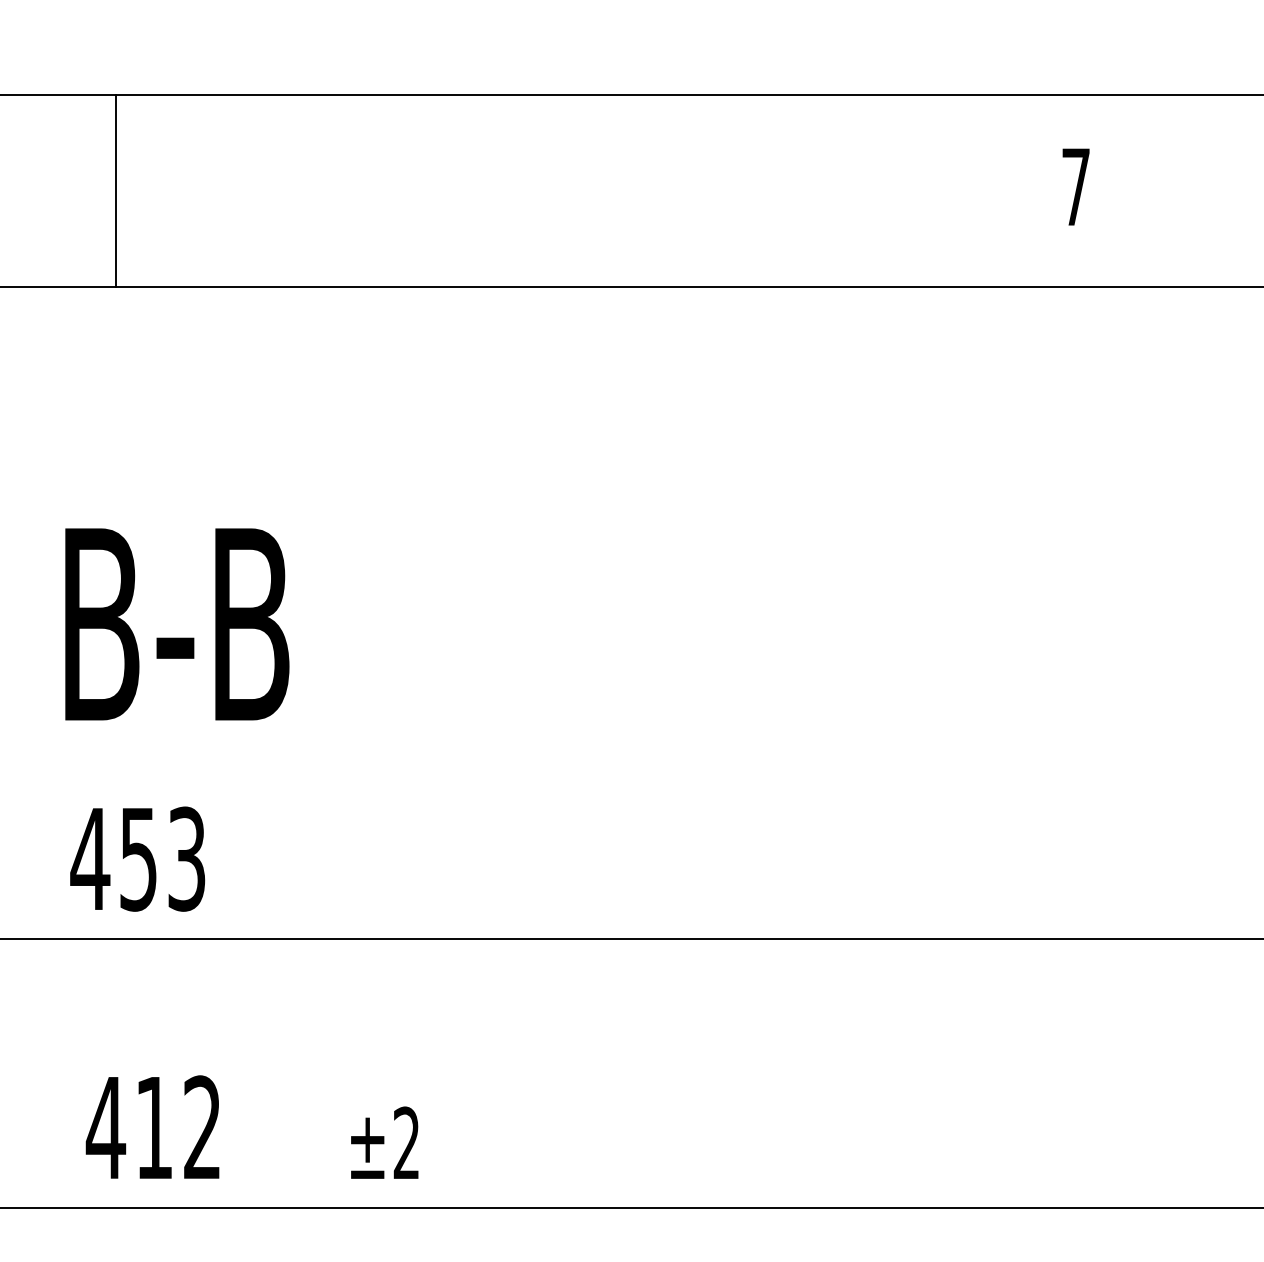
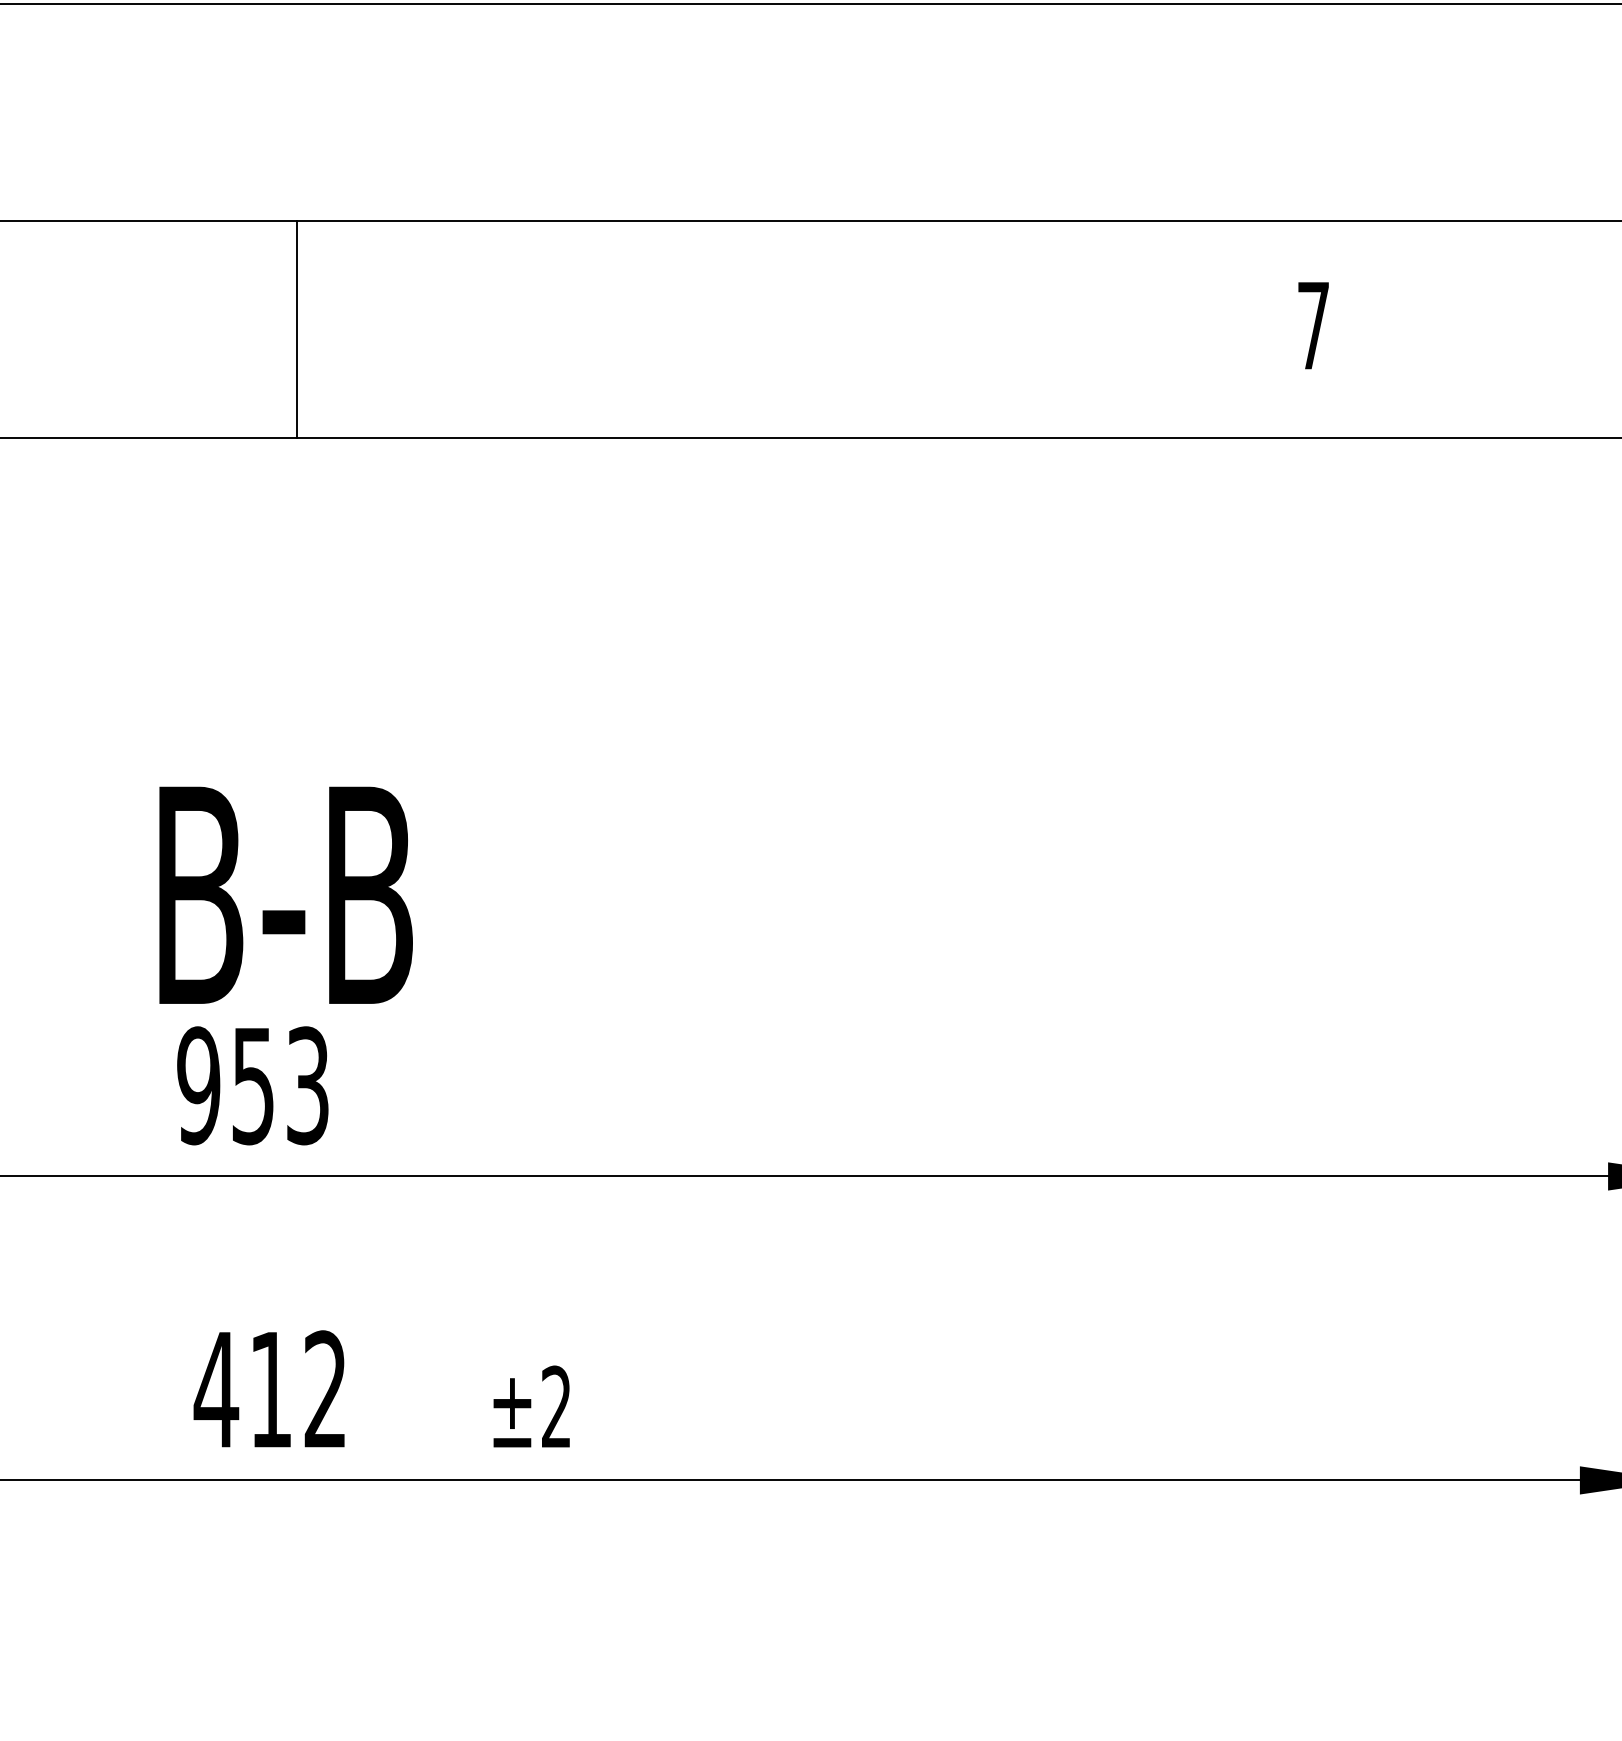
line: (115, 190) -> (297, 329), moved
text: (176, 623) -> (285, 894), moved
text: (90, 858) -> (198, 1085), 453 -> 953

